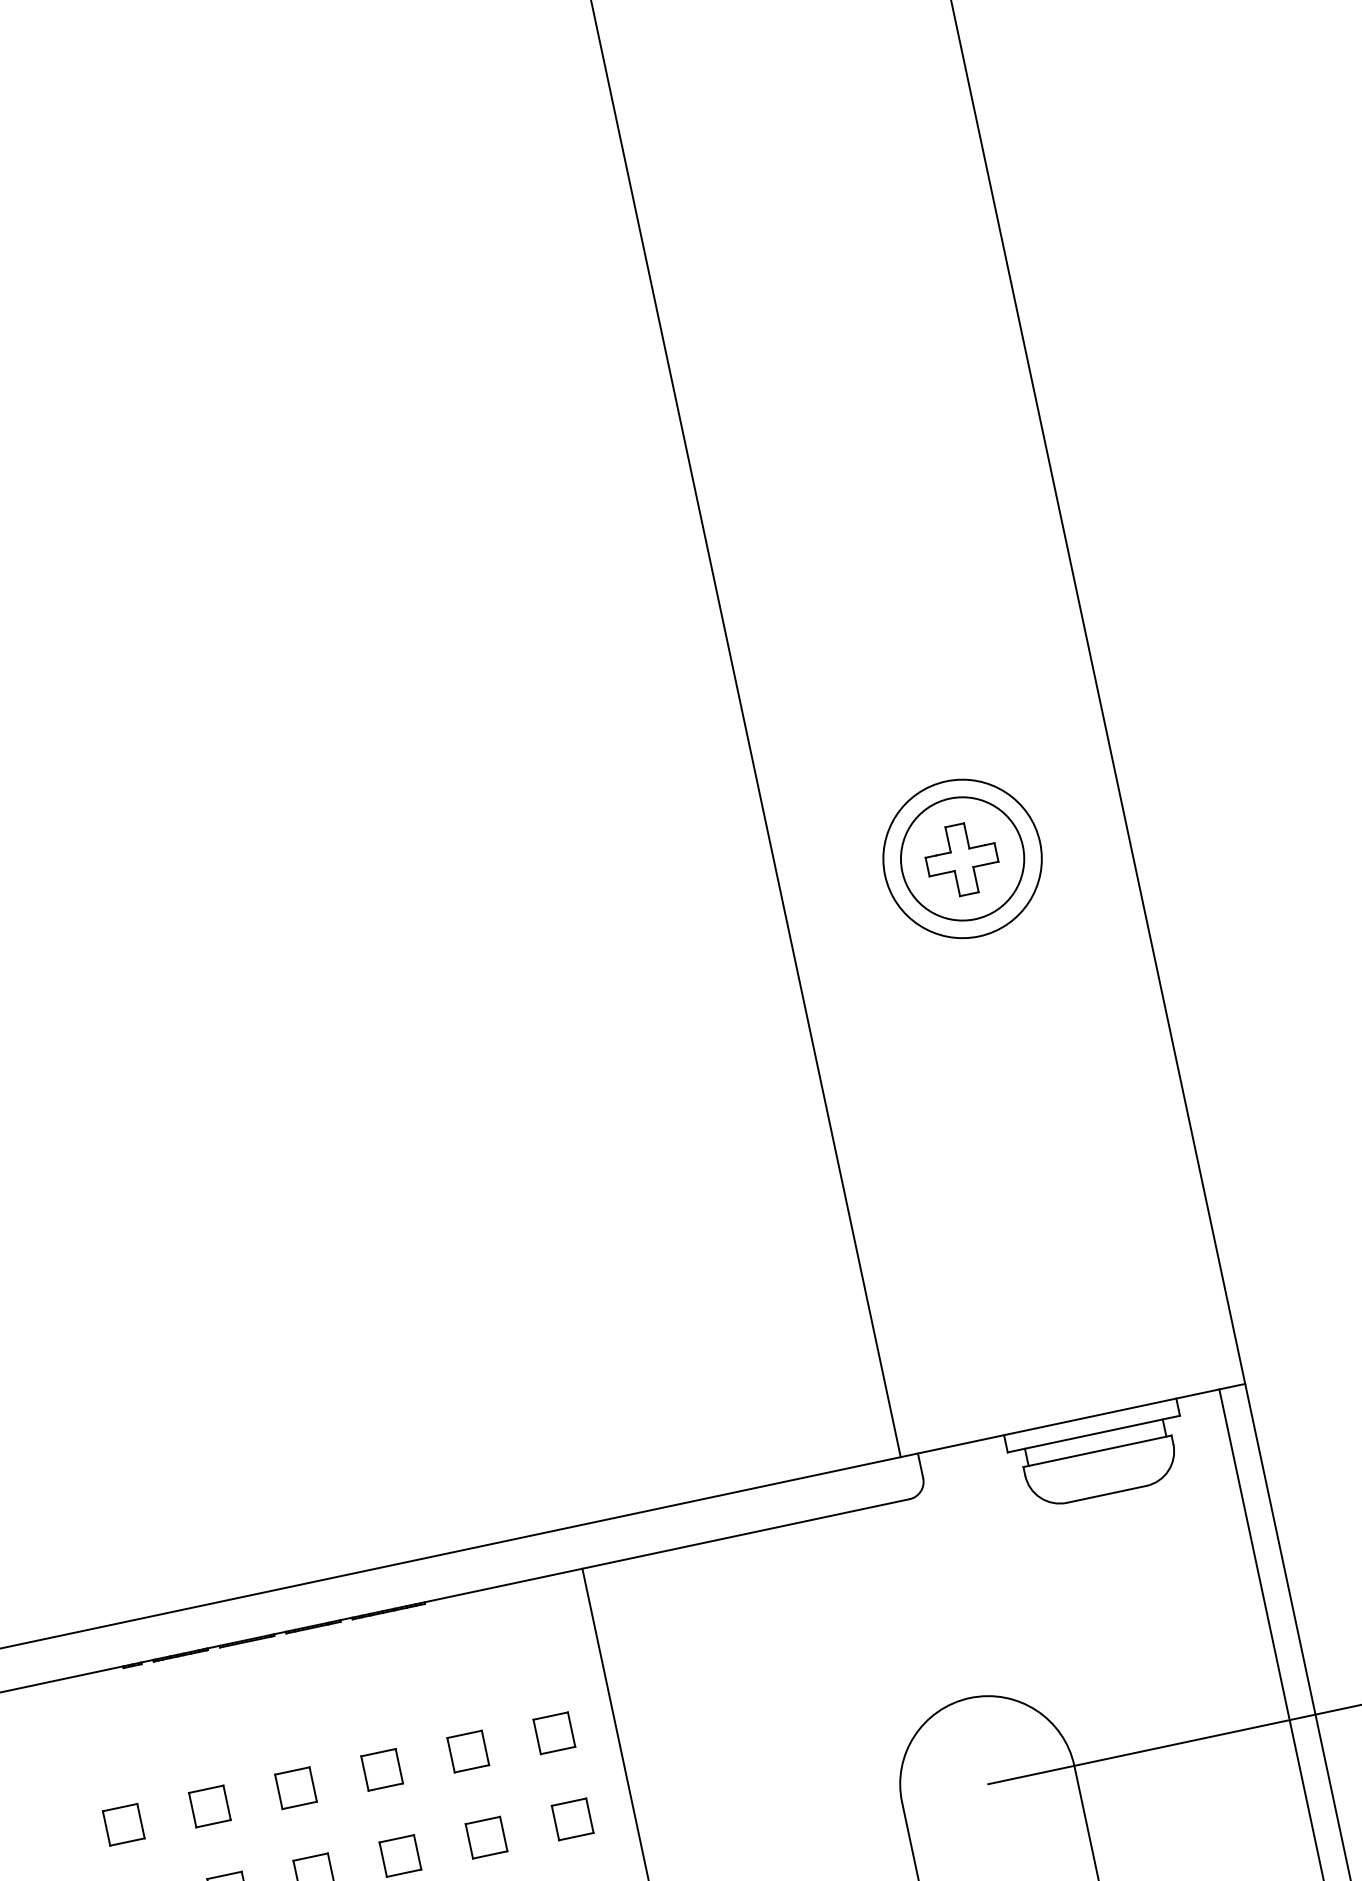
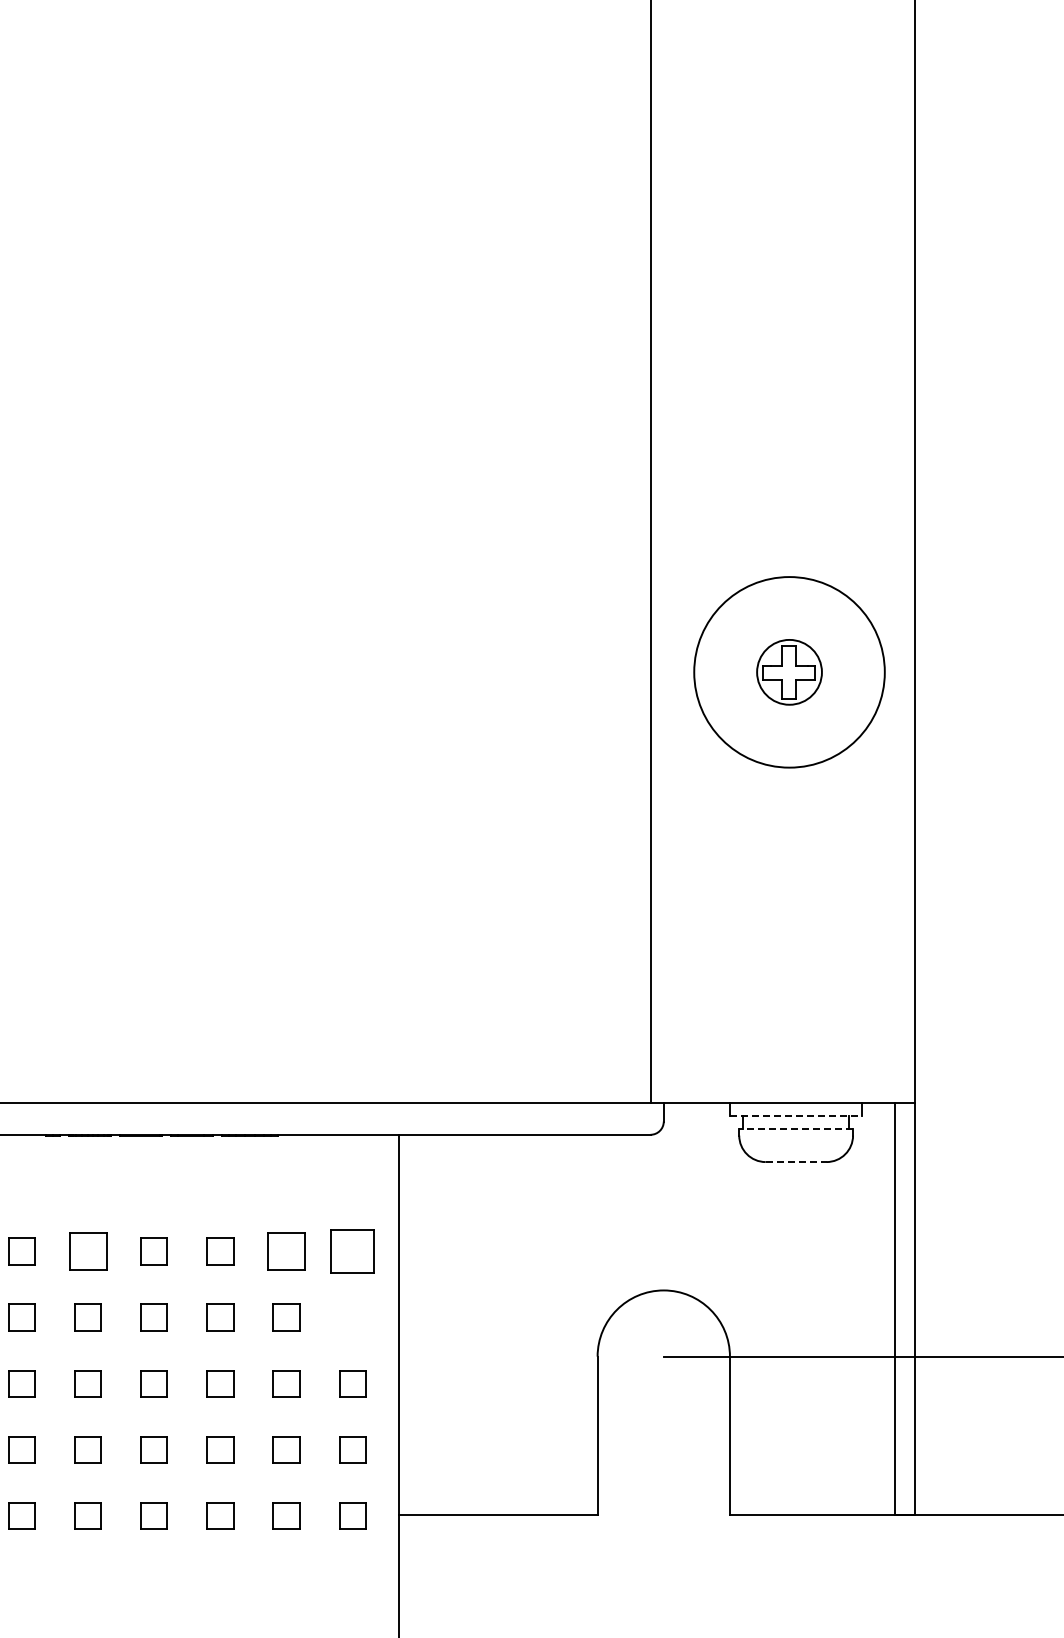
circle: (962, 857) -> (789, 671), size x1.6
circle: (962, 859) -> (789, 672), size x0.7
line: (1094, 1433) -> (796, 1115), solid -> dashed
line: (1097, 1450) -> (796, 1128), solid -> dashed
line: (1107, 1494) -> (796, 1162), solid -> dashed
part: (554, 1733) -> (352, 1251), size x1.6
part: (468, 1751) -> (286, 1251), size x1.4
part: (209, 1806) -> (87, 1251), size x1.4
part: (572, 1819) -> (352, 1317), removed

